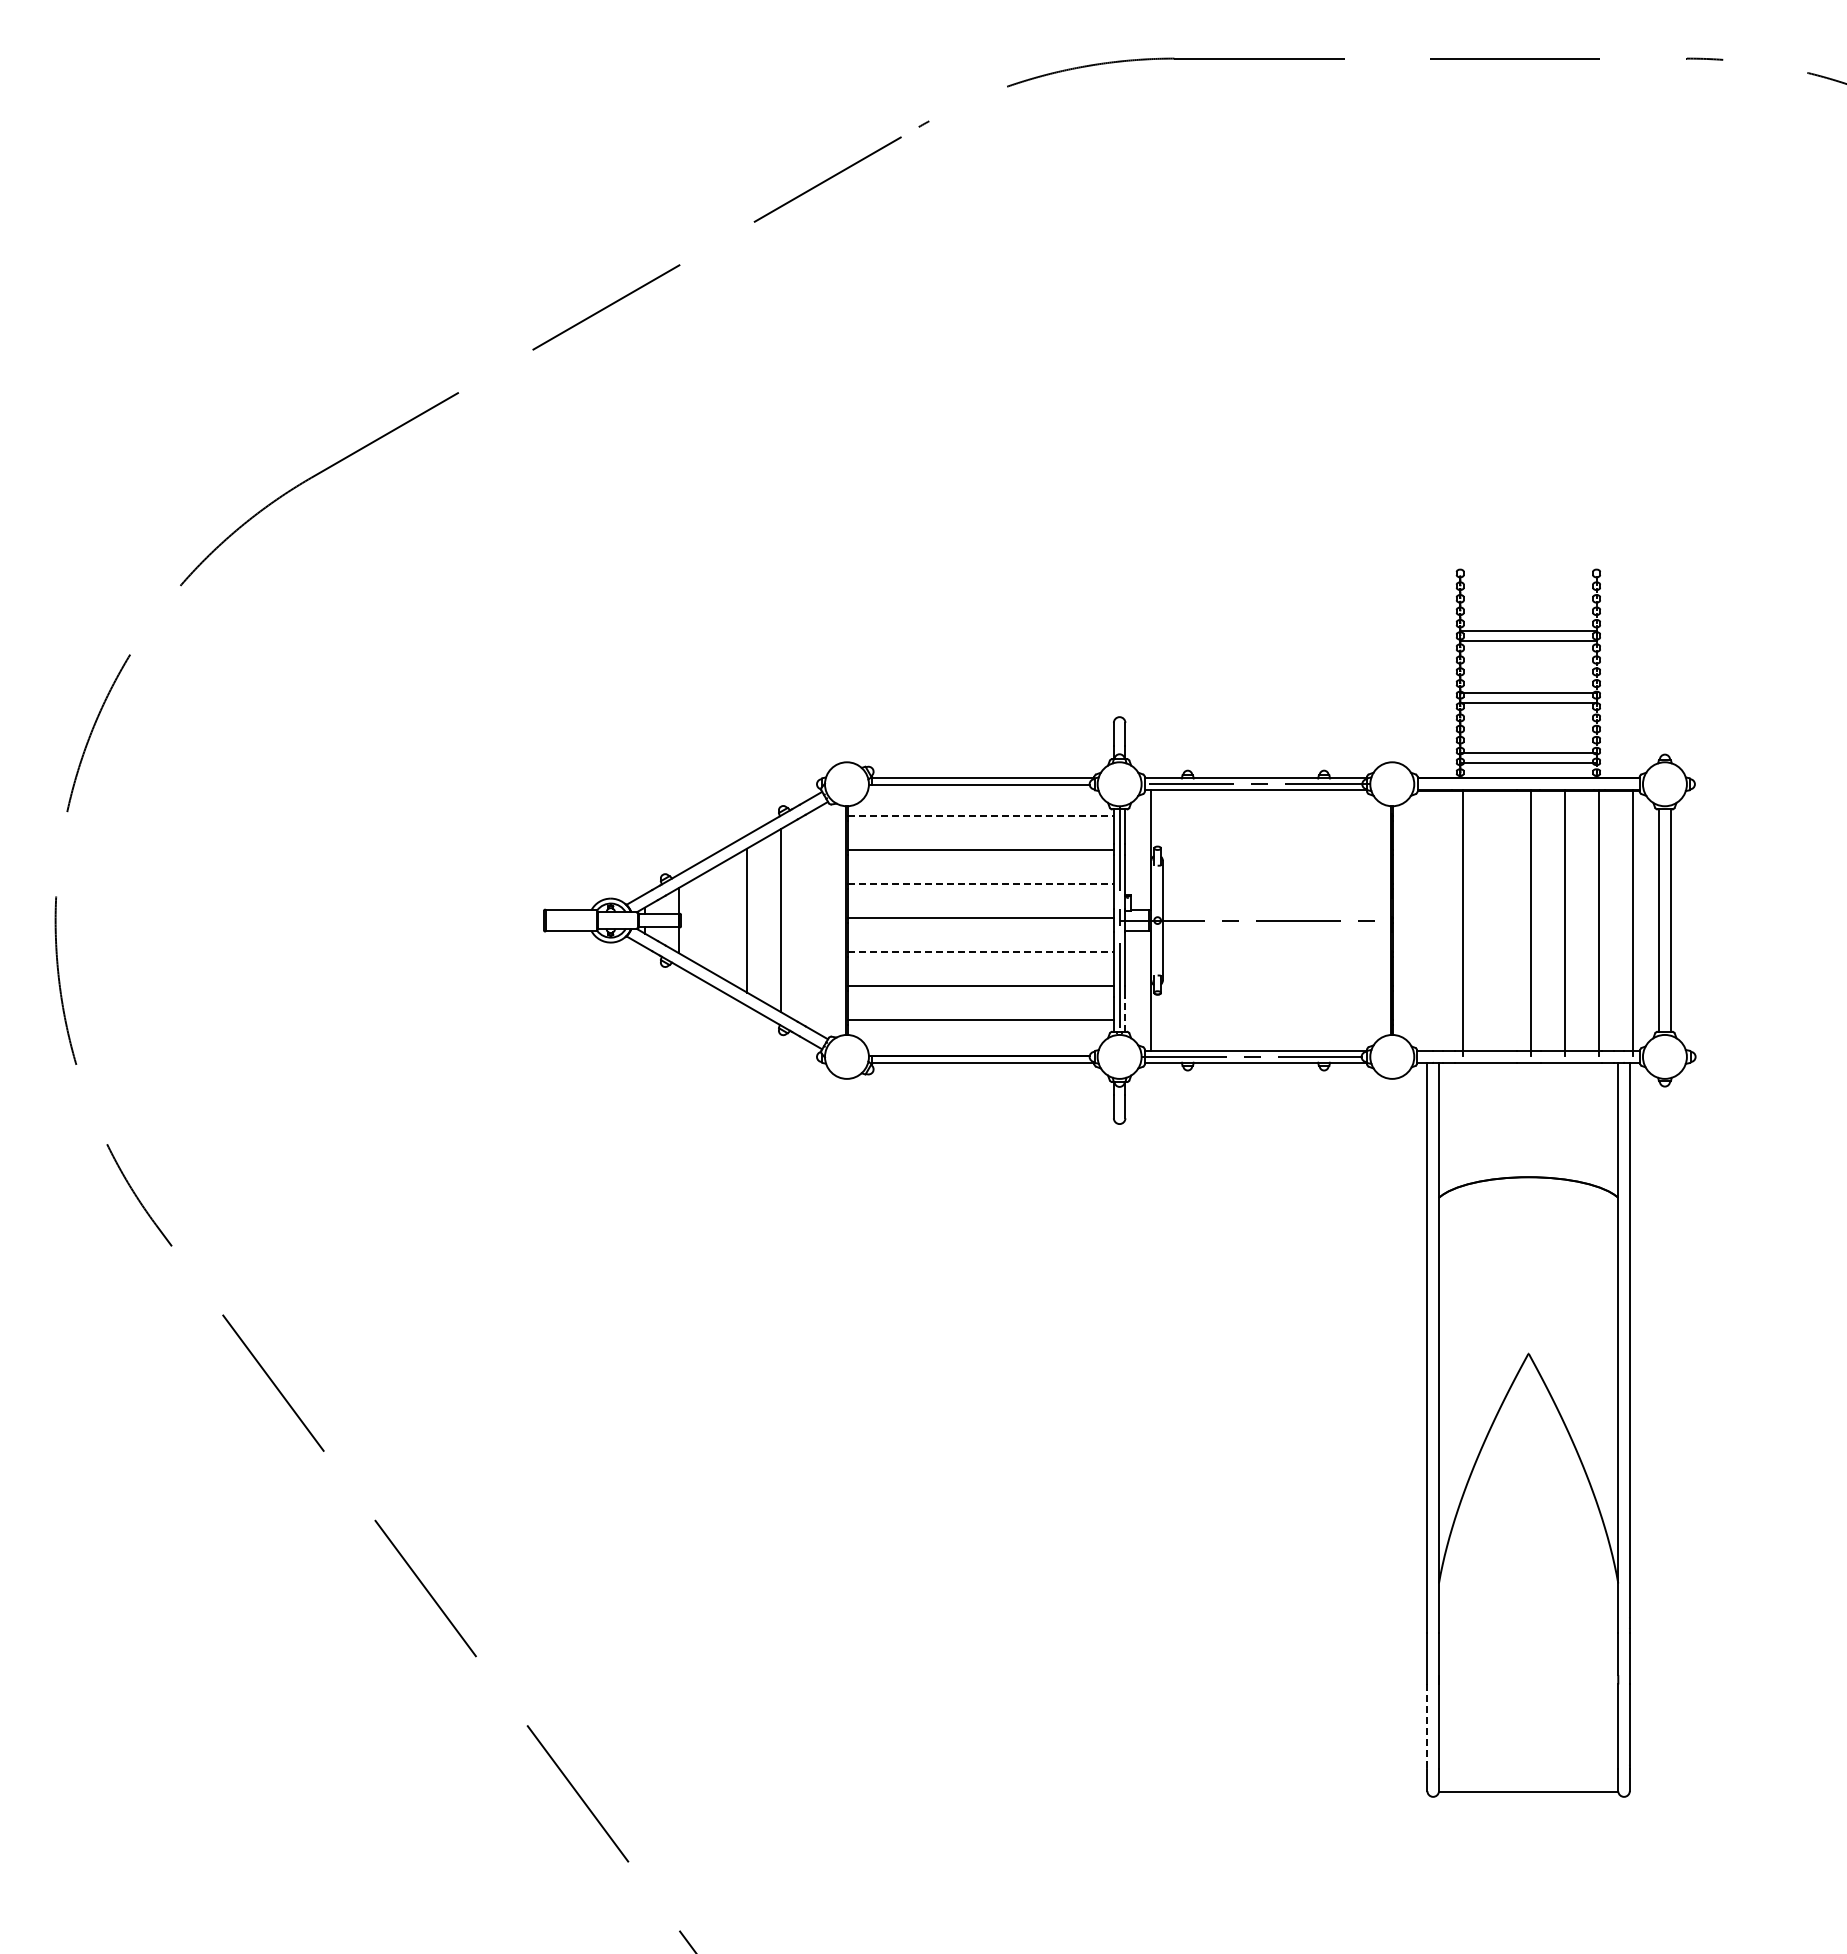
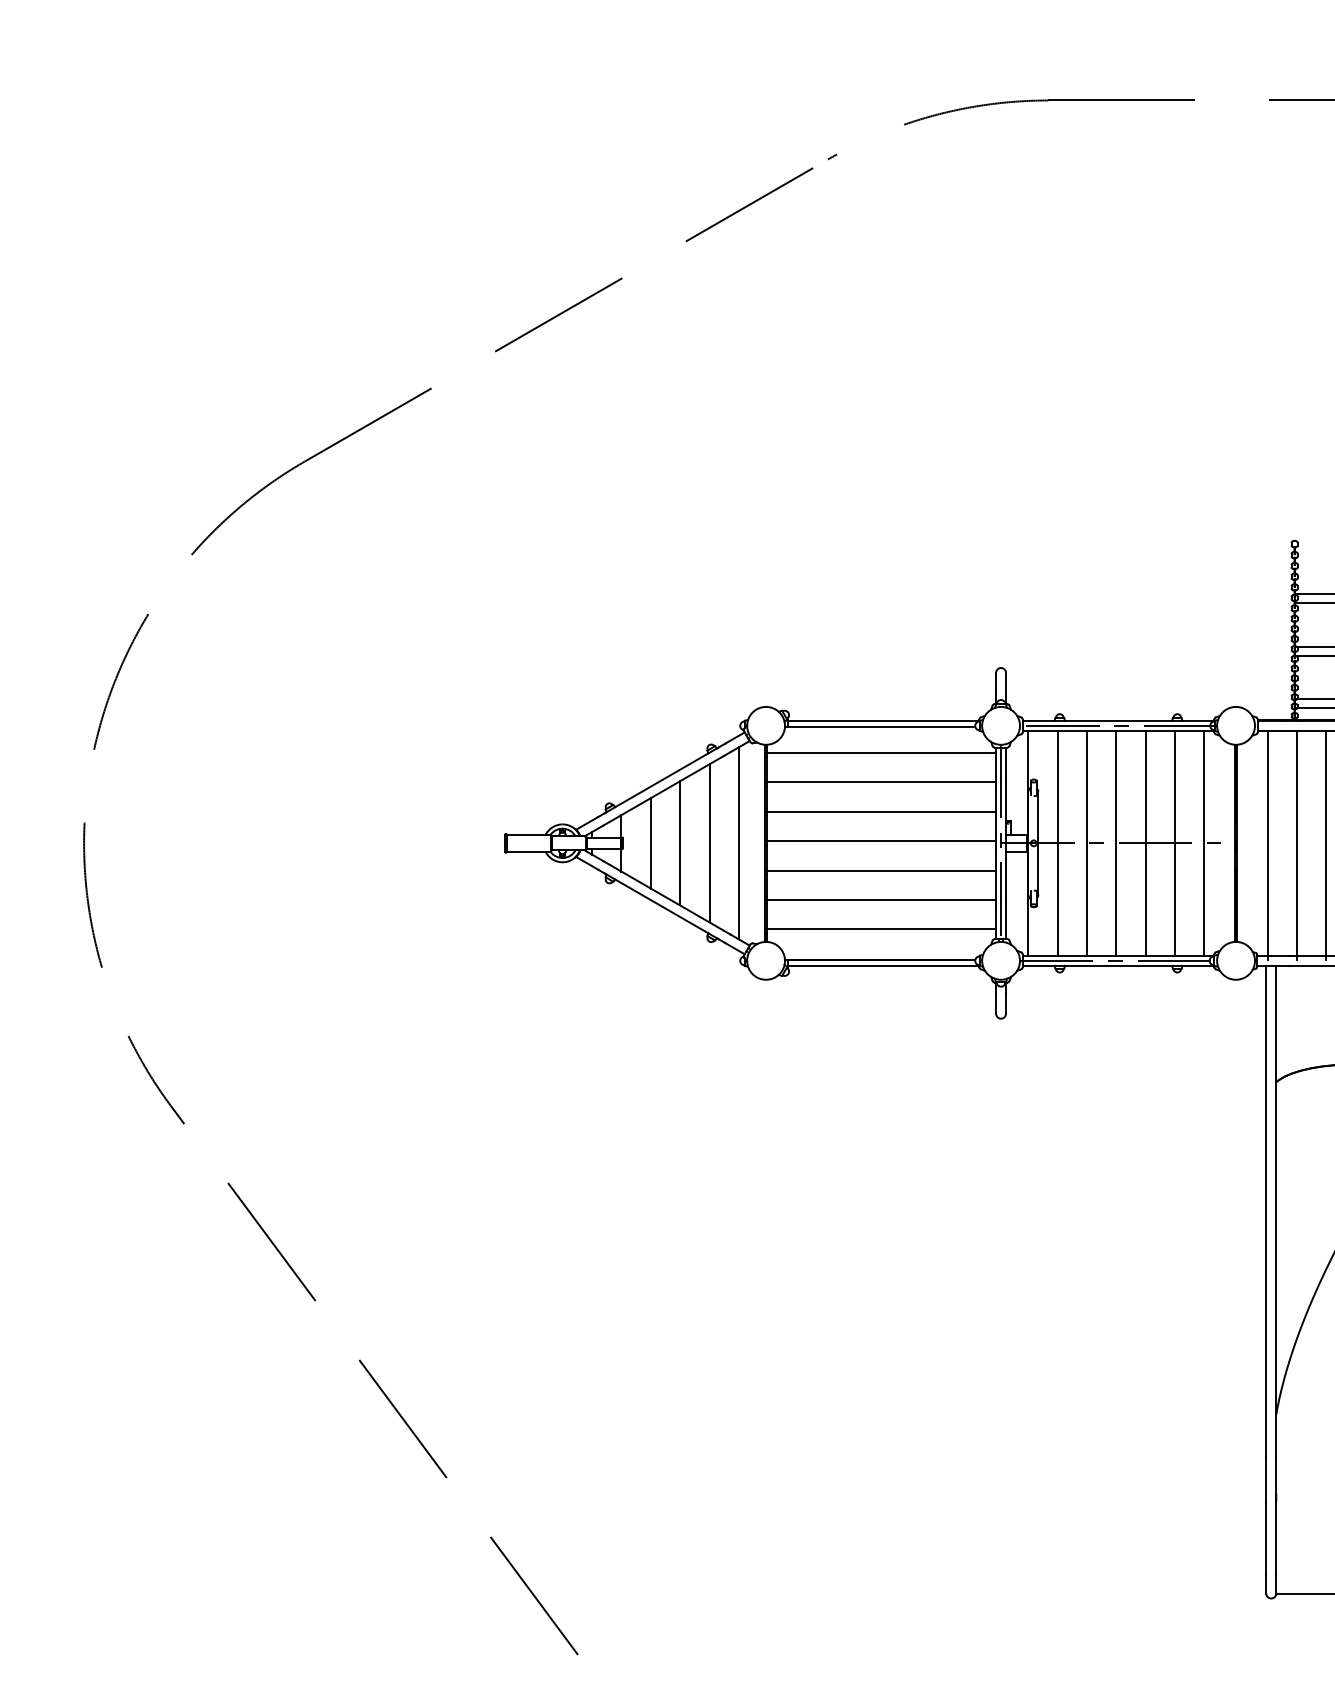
line: (980, 815) -> (881, 752), dashed -> solid
line: (980, 883) -> (881, 811), dashed -> solid
line: (713, 920) -> (651, 843), added
line: (815, 920) -> (738, 843), added
line: (1185, 920) -> (1057, 843), added
line: (1219, 920) -> (1087, 843), added
line: (1253, 920) -> (1116, 843), added
line: (1287, 920) -> (1145, 843), added
line: (1321, 920) -> (1175, 843), added
line: (1355, 920) -> (1204, 843), added
line: (1428, 923) -> (1267, 845), added
line: (1497, 923) -> (1326, 845), added
line: (980, 952) -> (881, 870), dashed -> solid
line: (1125, 1014) -> (1006, 924), dashed -> solid
line: (1427, 1727) -> (1266, 1538), dashed -> solid

